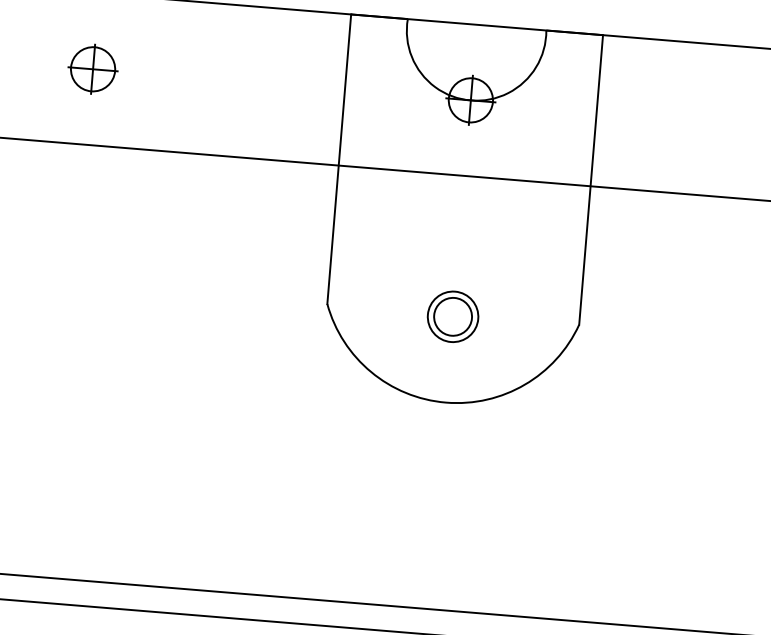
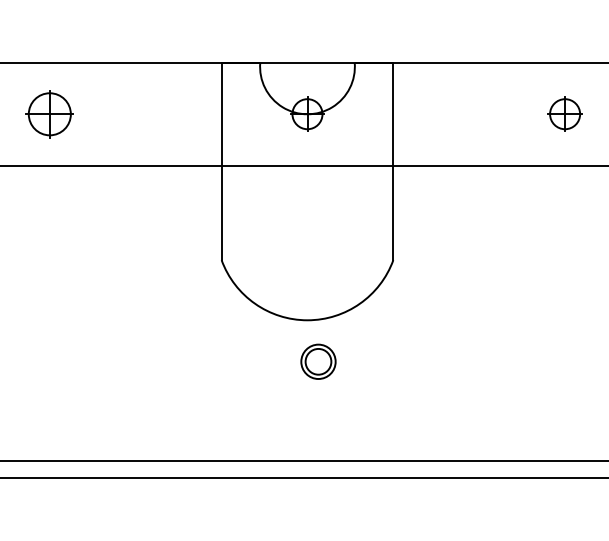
part: (92, 68) -> (49, 113), size x1.4
part: (453, 316) -> (318, 361), moved

